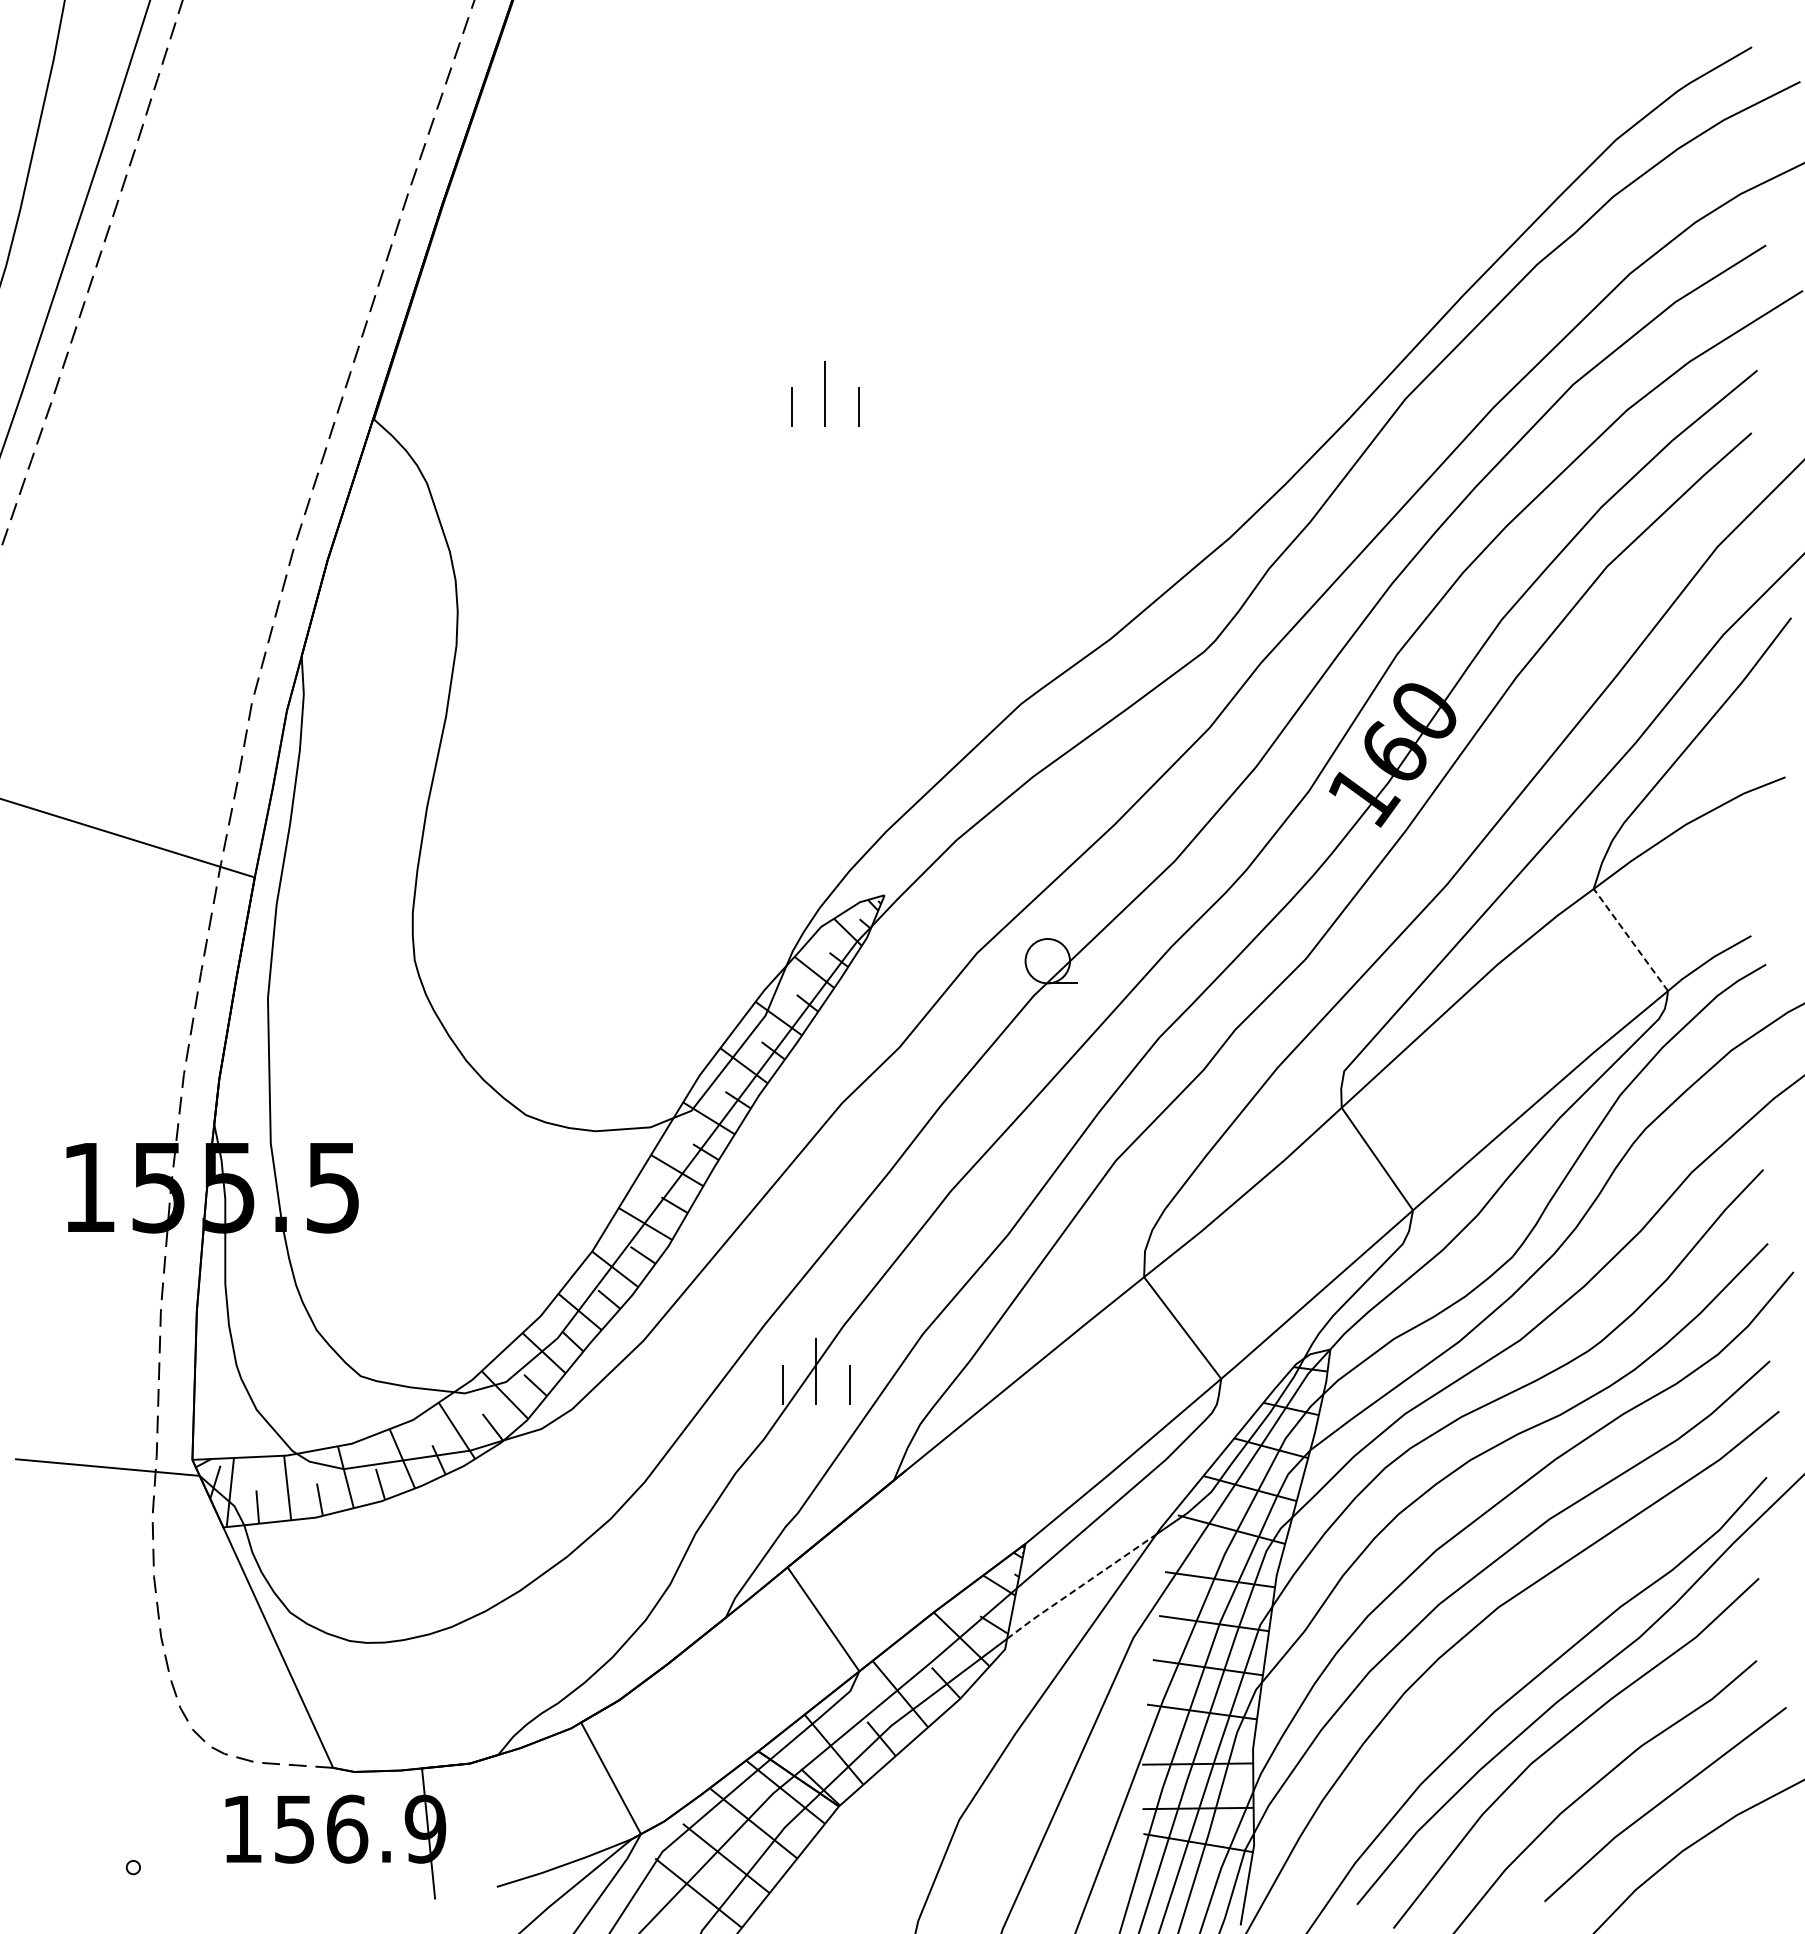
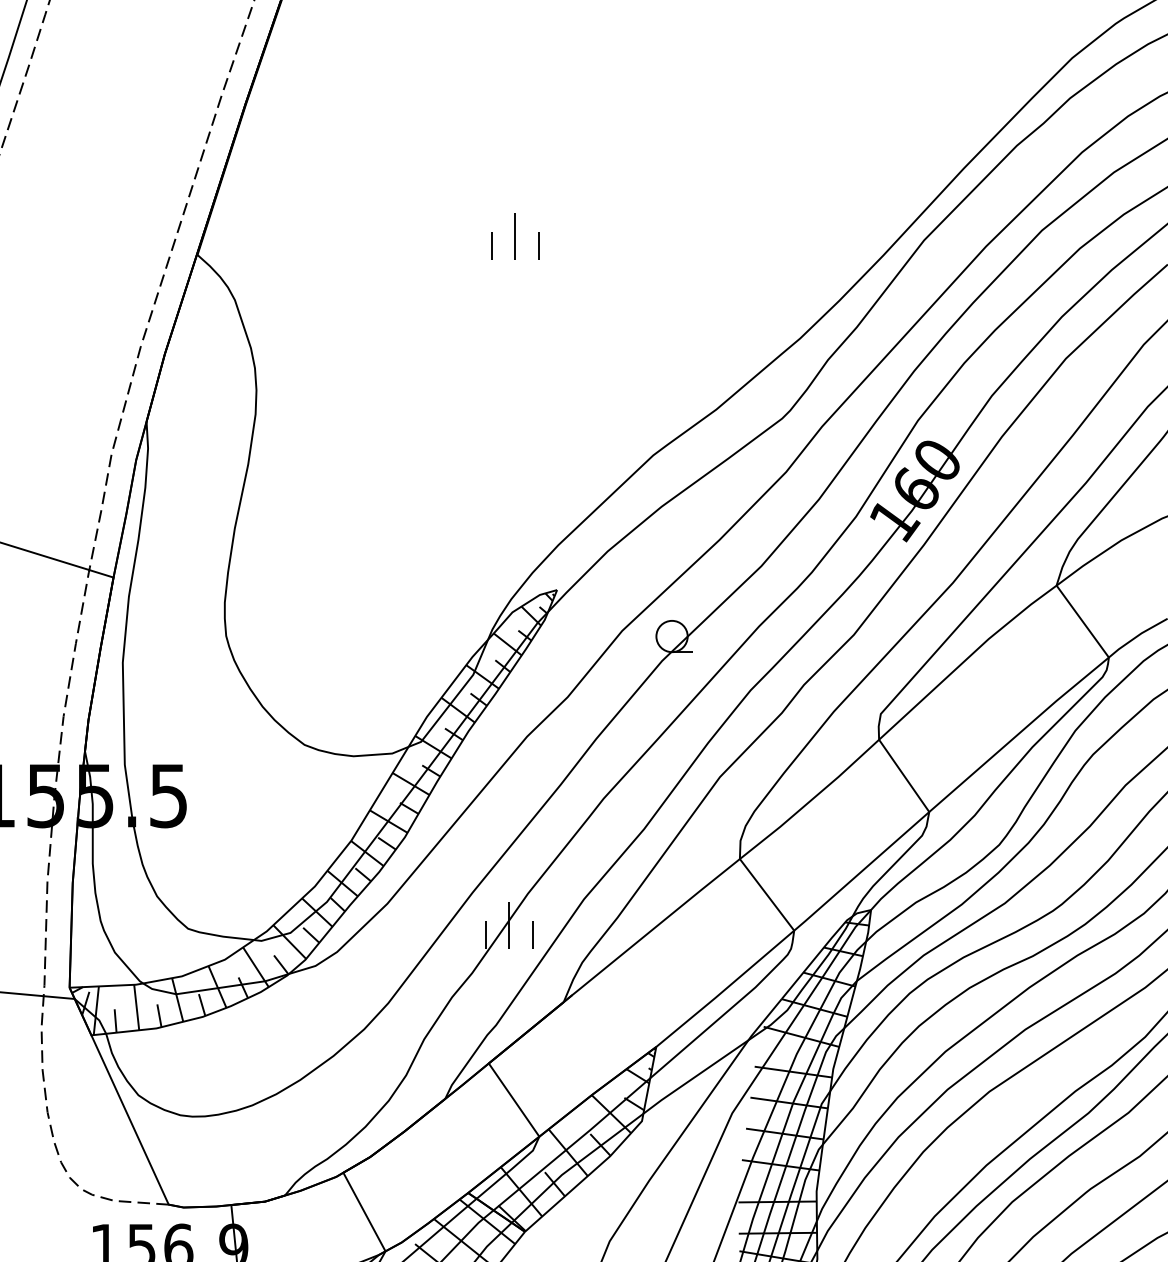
line: (1630, 939) -> (1082, 621), dashed -> solid
line: (1080, 1586) -> (695, 1076), dashed -> solid

